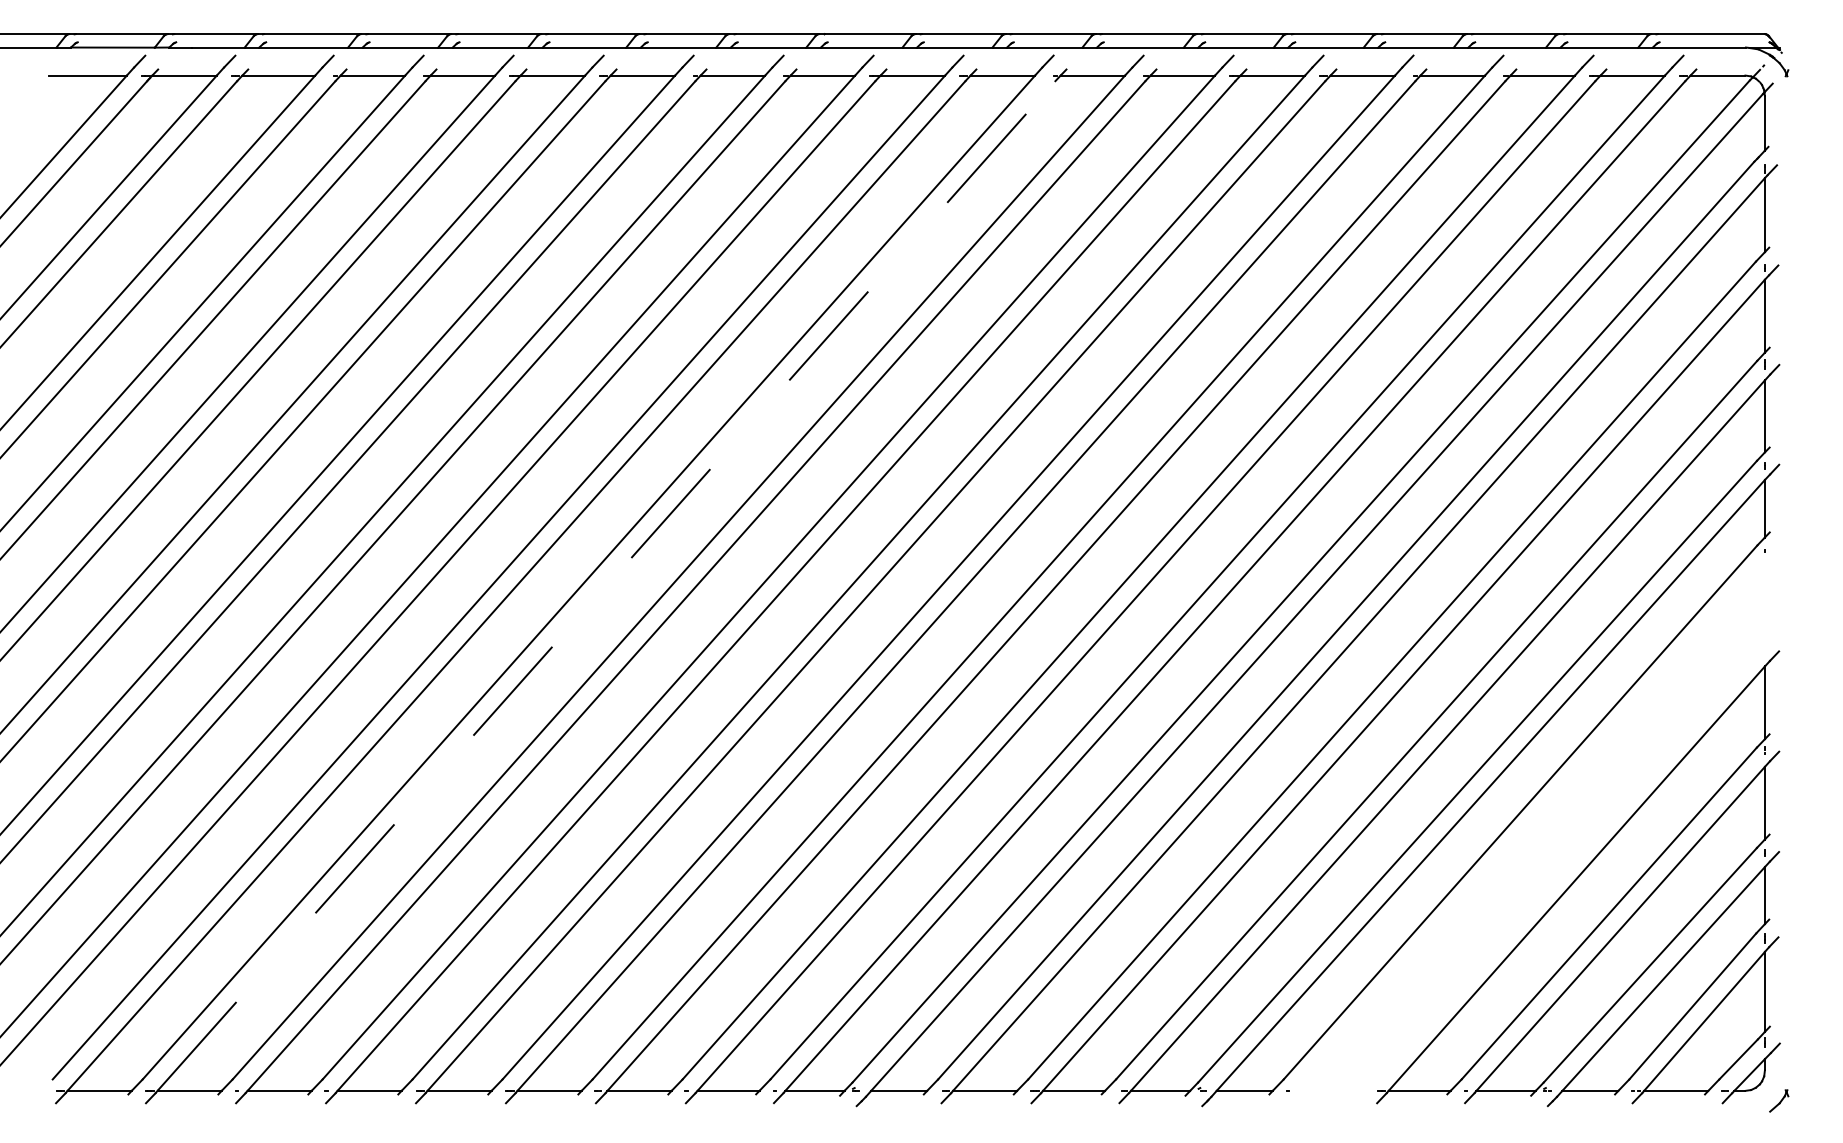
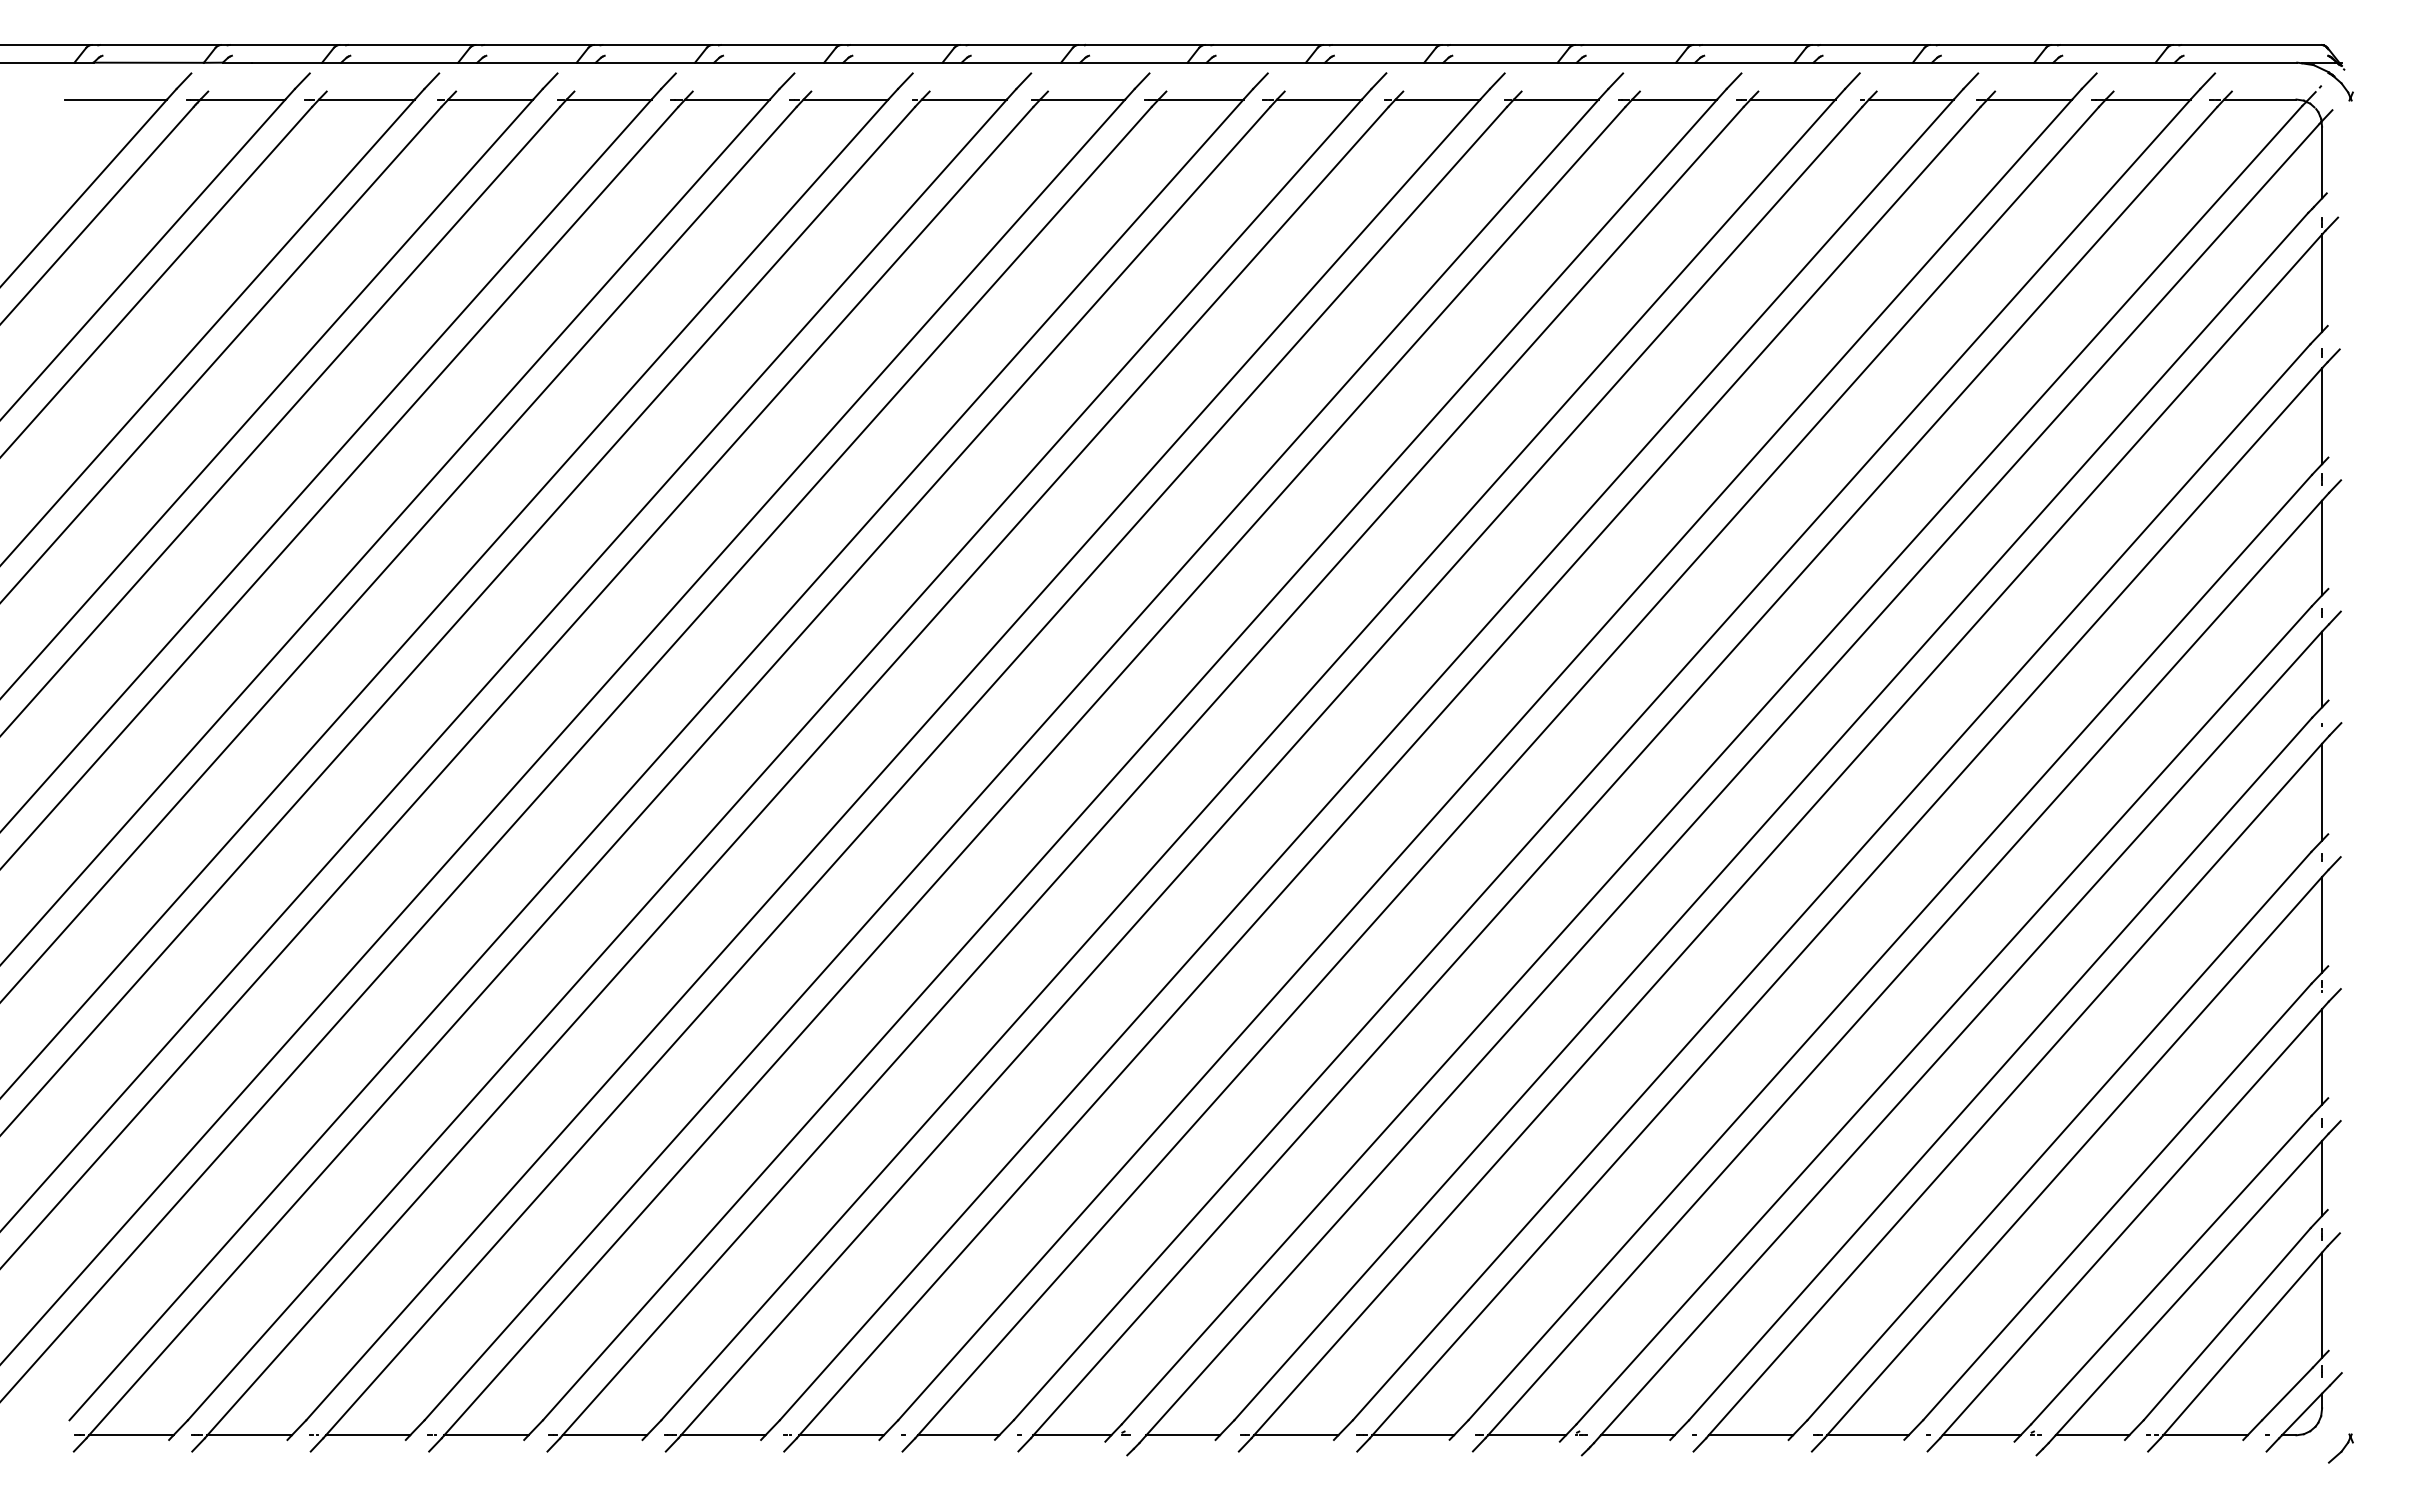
line: (606, 586) -> (798, 771), dashed -> solid
part: (1533, 826) -> (2017, 1087), added

